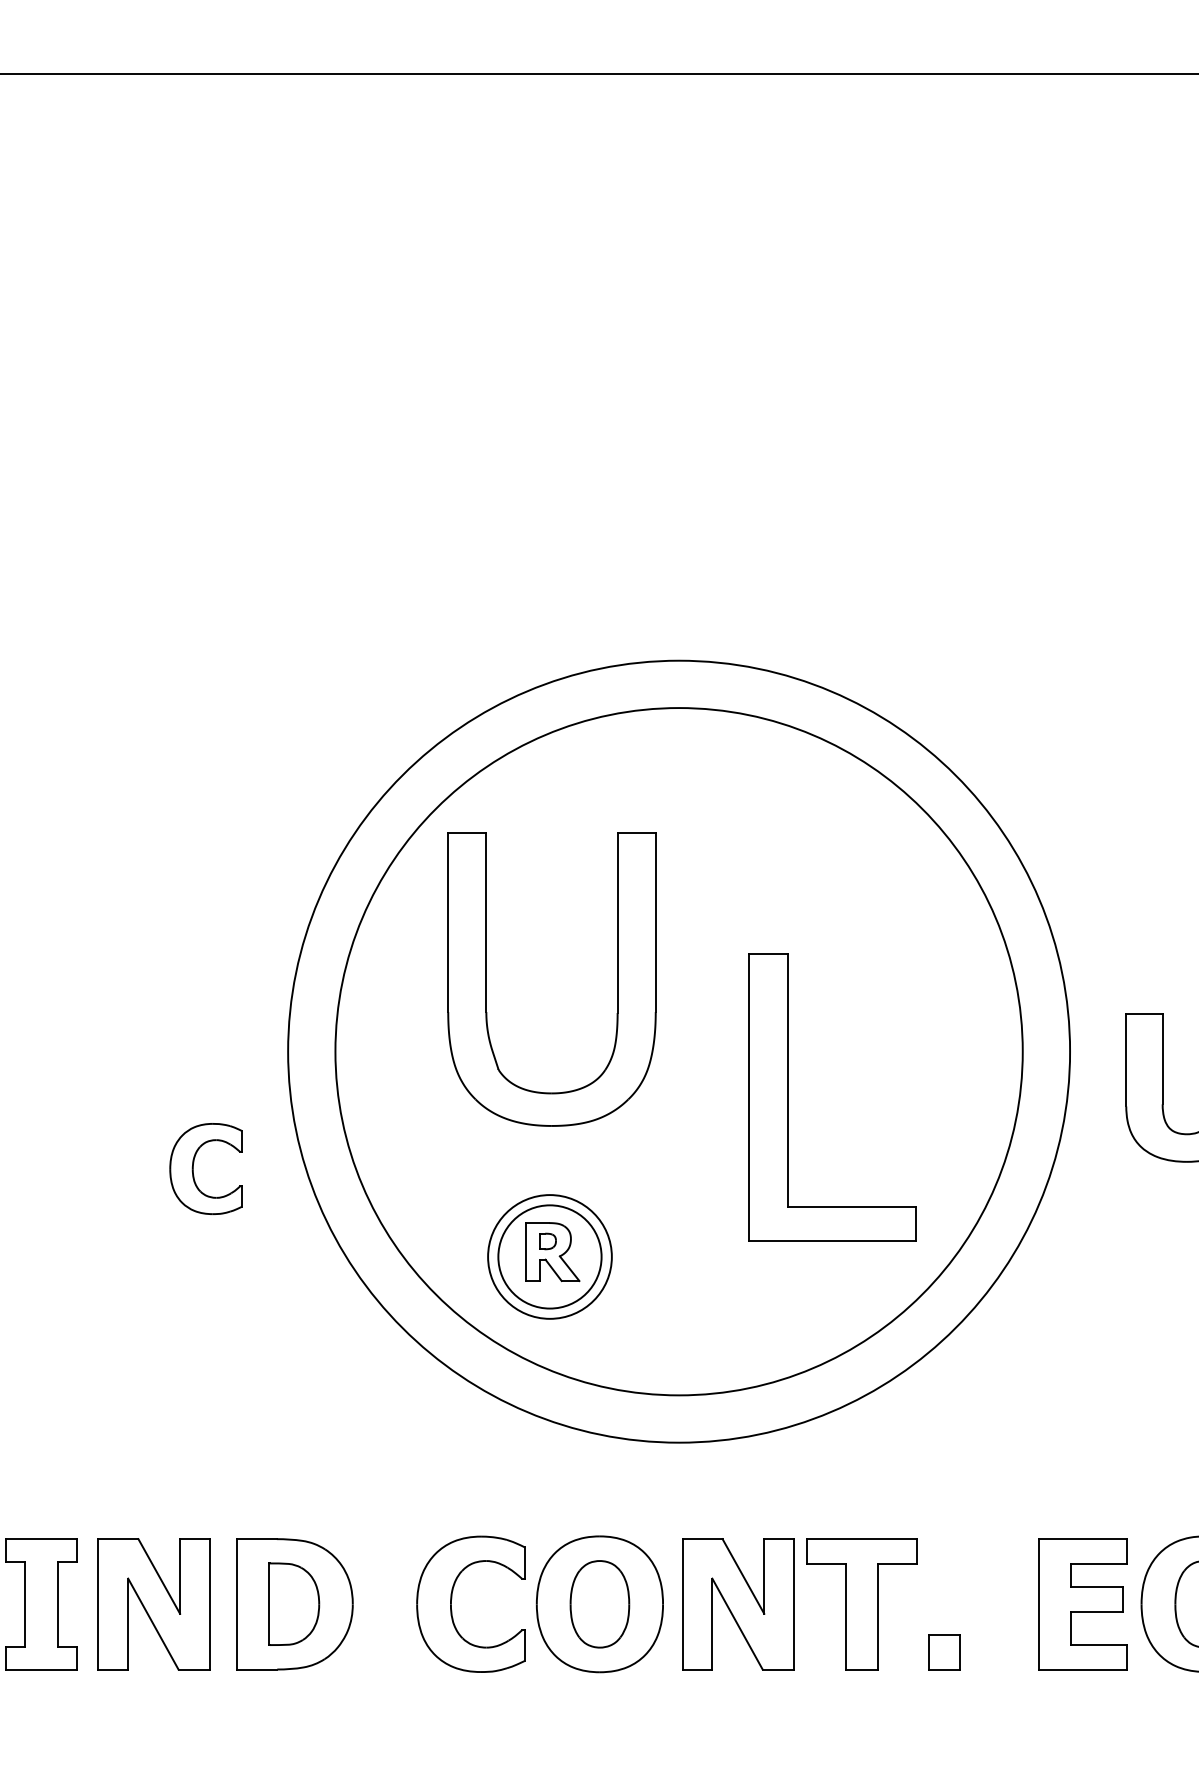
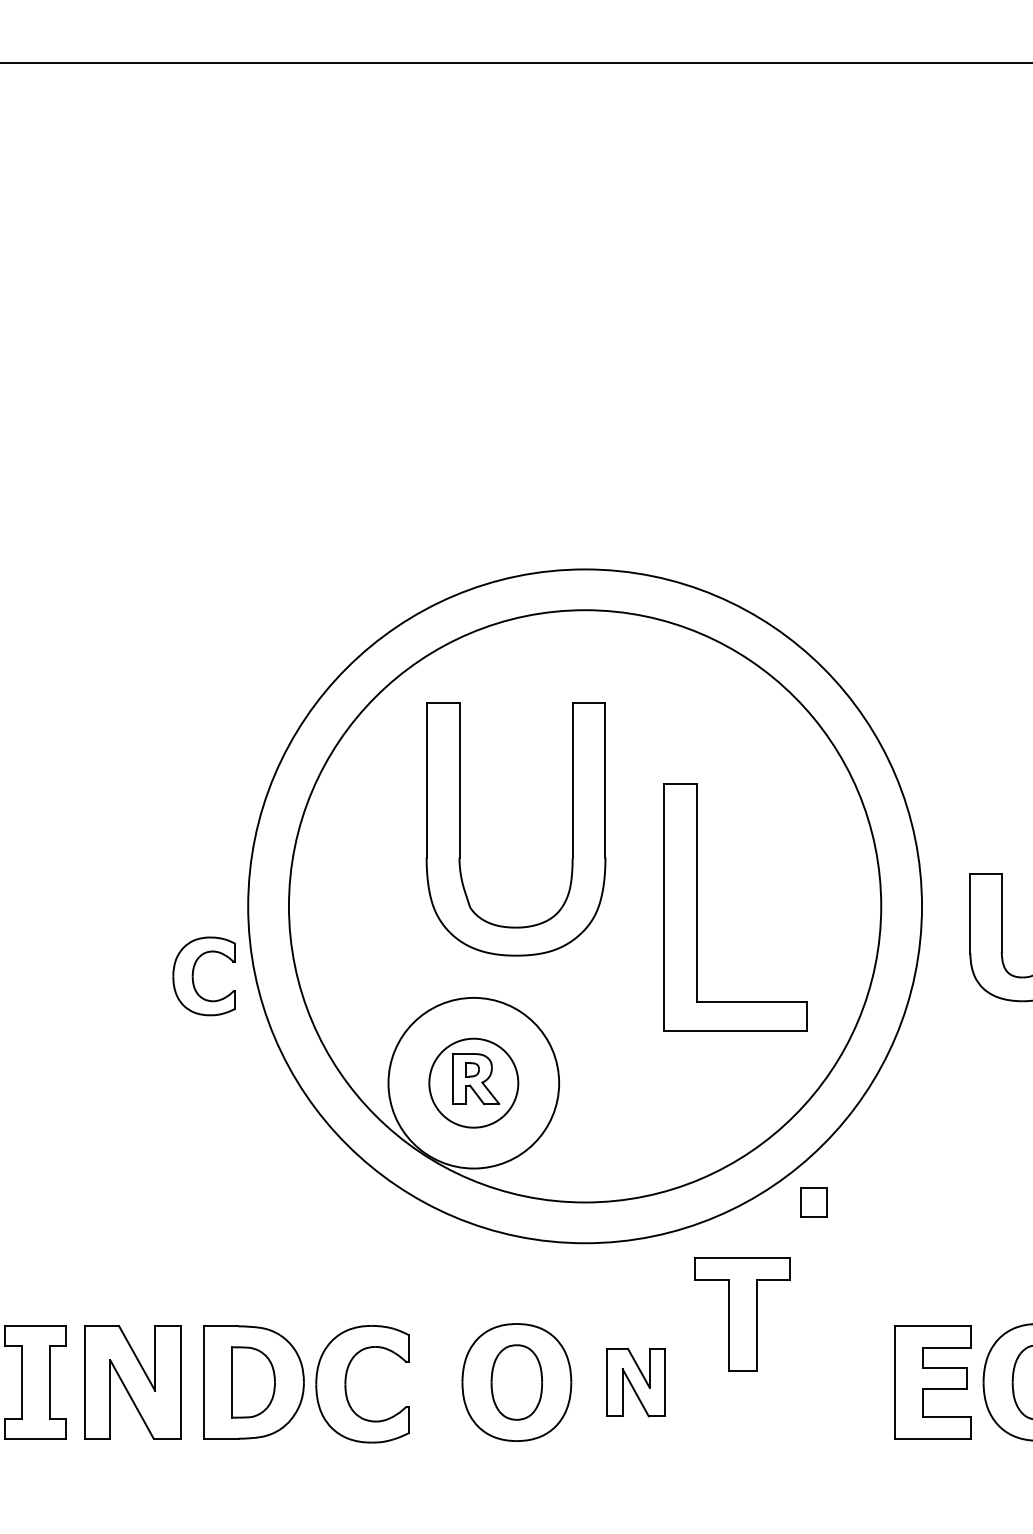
part: (486, 979) -> (459, 829), moved
part: (788, 1097) -> (697, 907), moved
part: (193, 1168) -> (193, 975), moved
circle: (549, 1256) -> (473, 1082), size x1.6
part: (452, 1598) -> (346, 1379), moved
part: (738, 1604) -> (636, 1382), size x0.6
part: (861, 1604) -> (742, 1314), moved
part: (944, 1652) -> (813, 1202), moved

